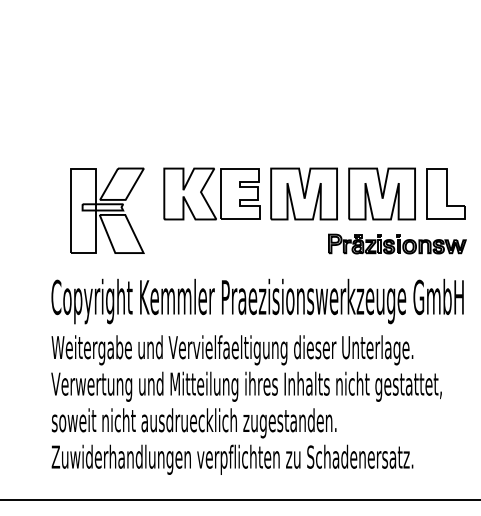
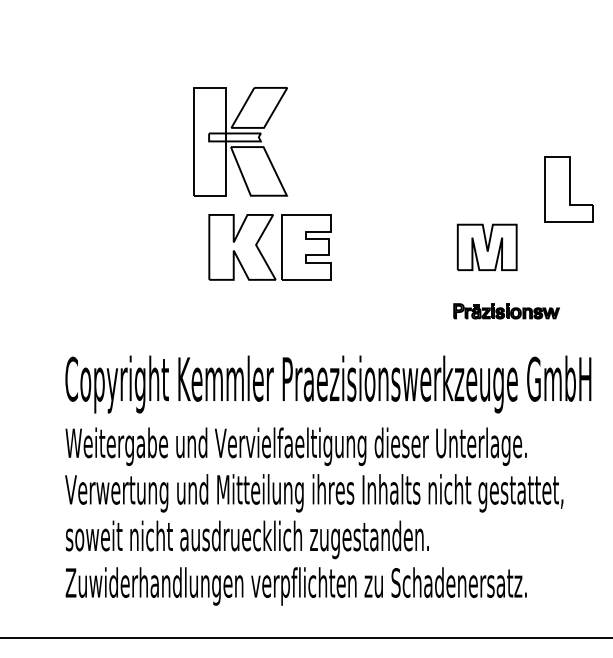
part: (304, 194) -> (387, 247), removed
part: (382, 194) -> (487, 247), size x0.7
part: (445, 194) -> (568, 189), moved
part: (107, 210) -> (240, 141), moved
part: (397, 244) -> (506, 311), size x0.6

